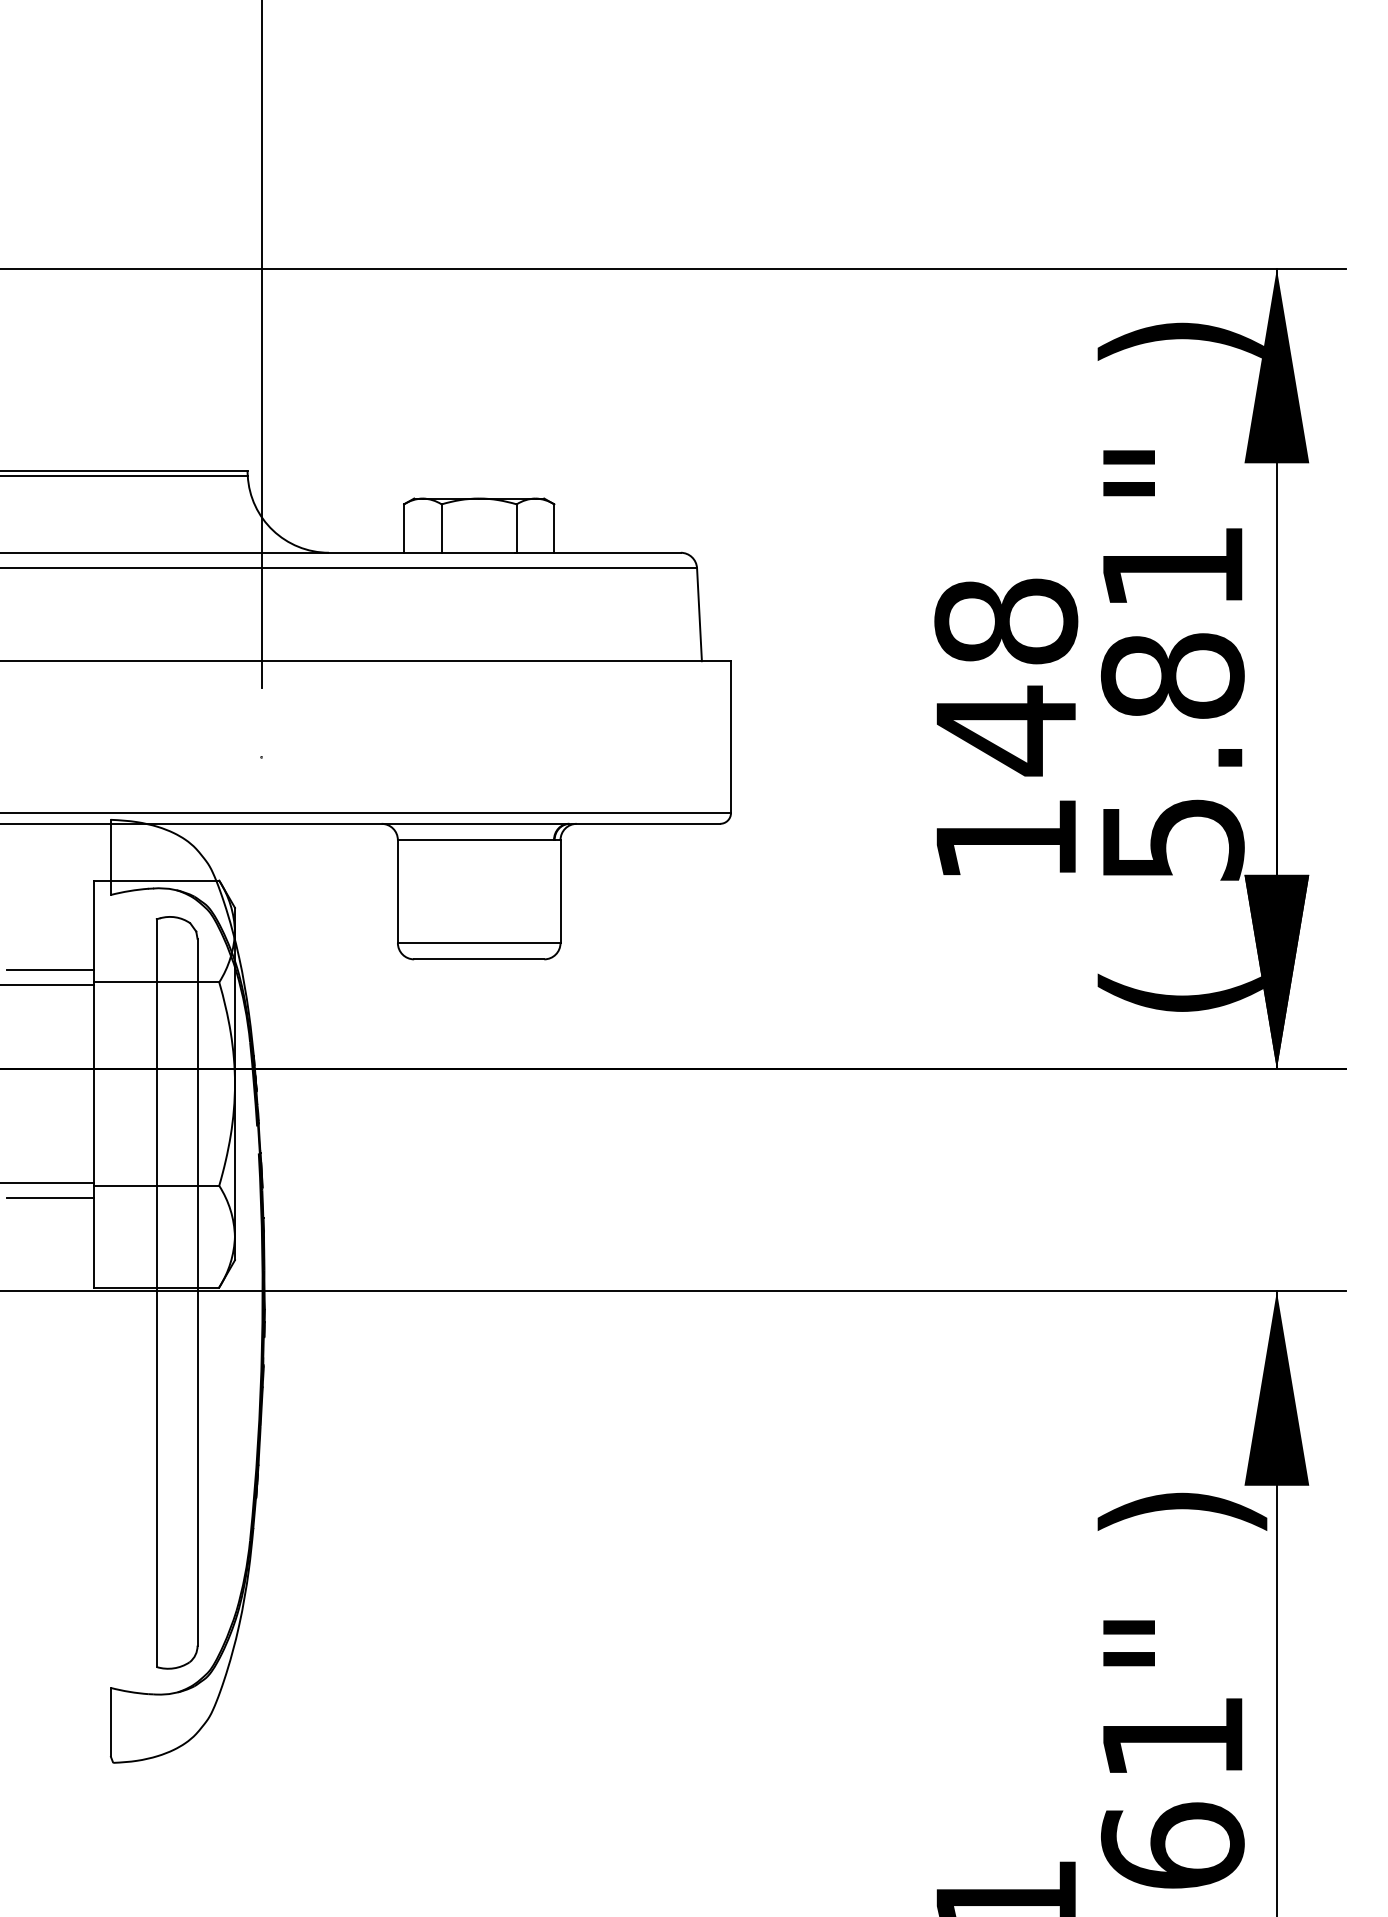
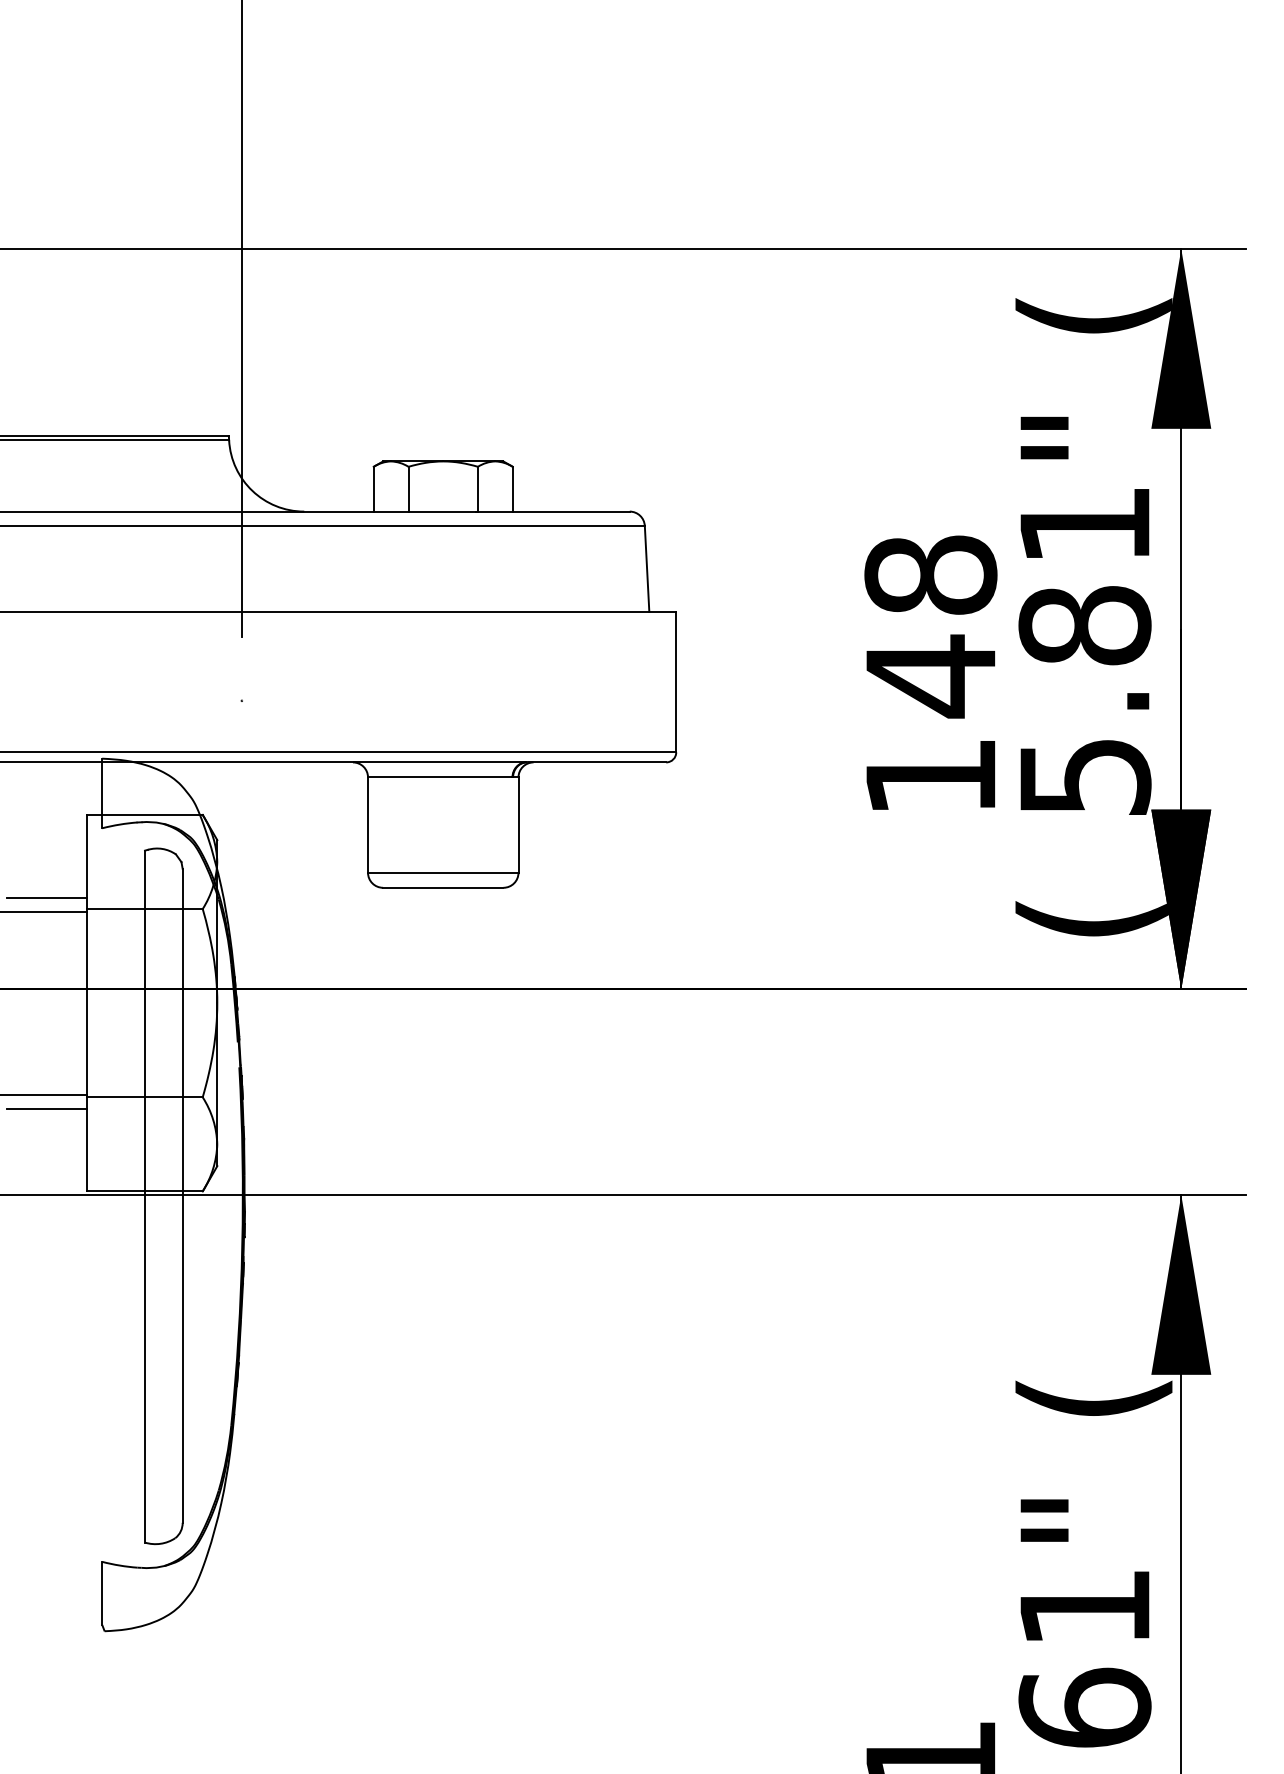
text: (1181, 341) -> (1093, 316), ) -> (
text: (1181, 1511) -> (1093, 1398), ) -> (

